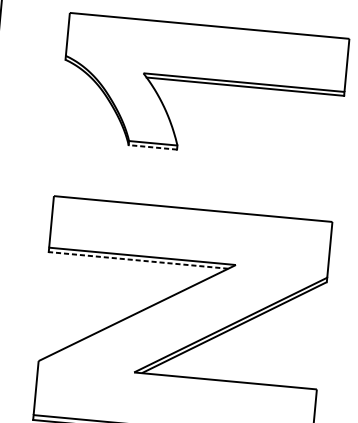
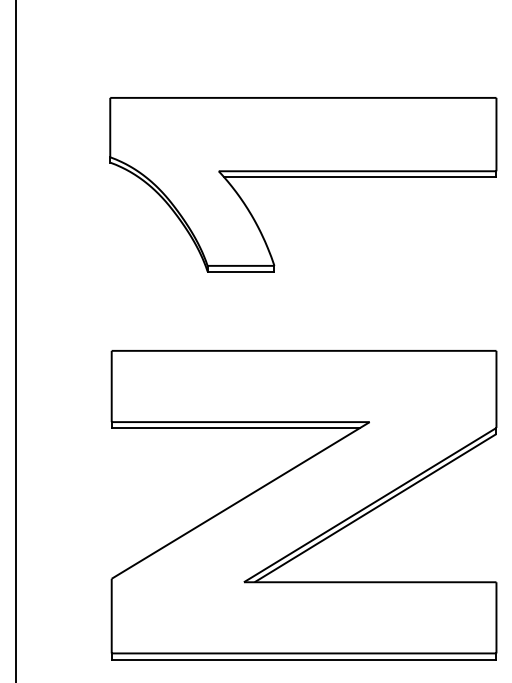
line: (152, 147) -> (240, 271), dashed -> solid
line: (138, 260) -> (235, 428), dashed -> solid

